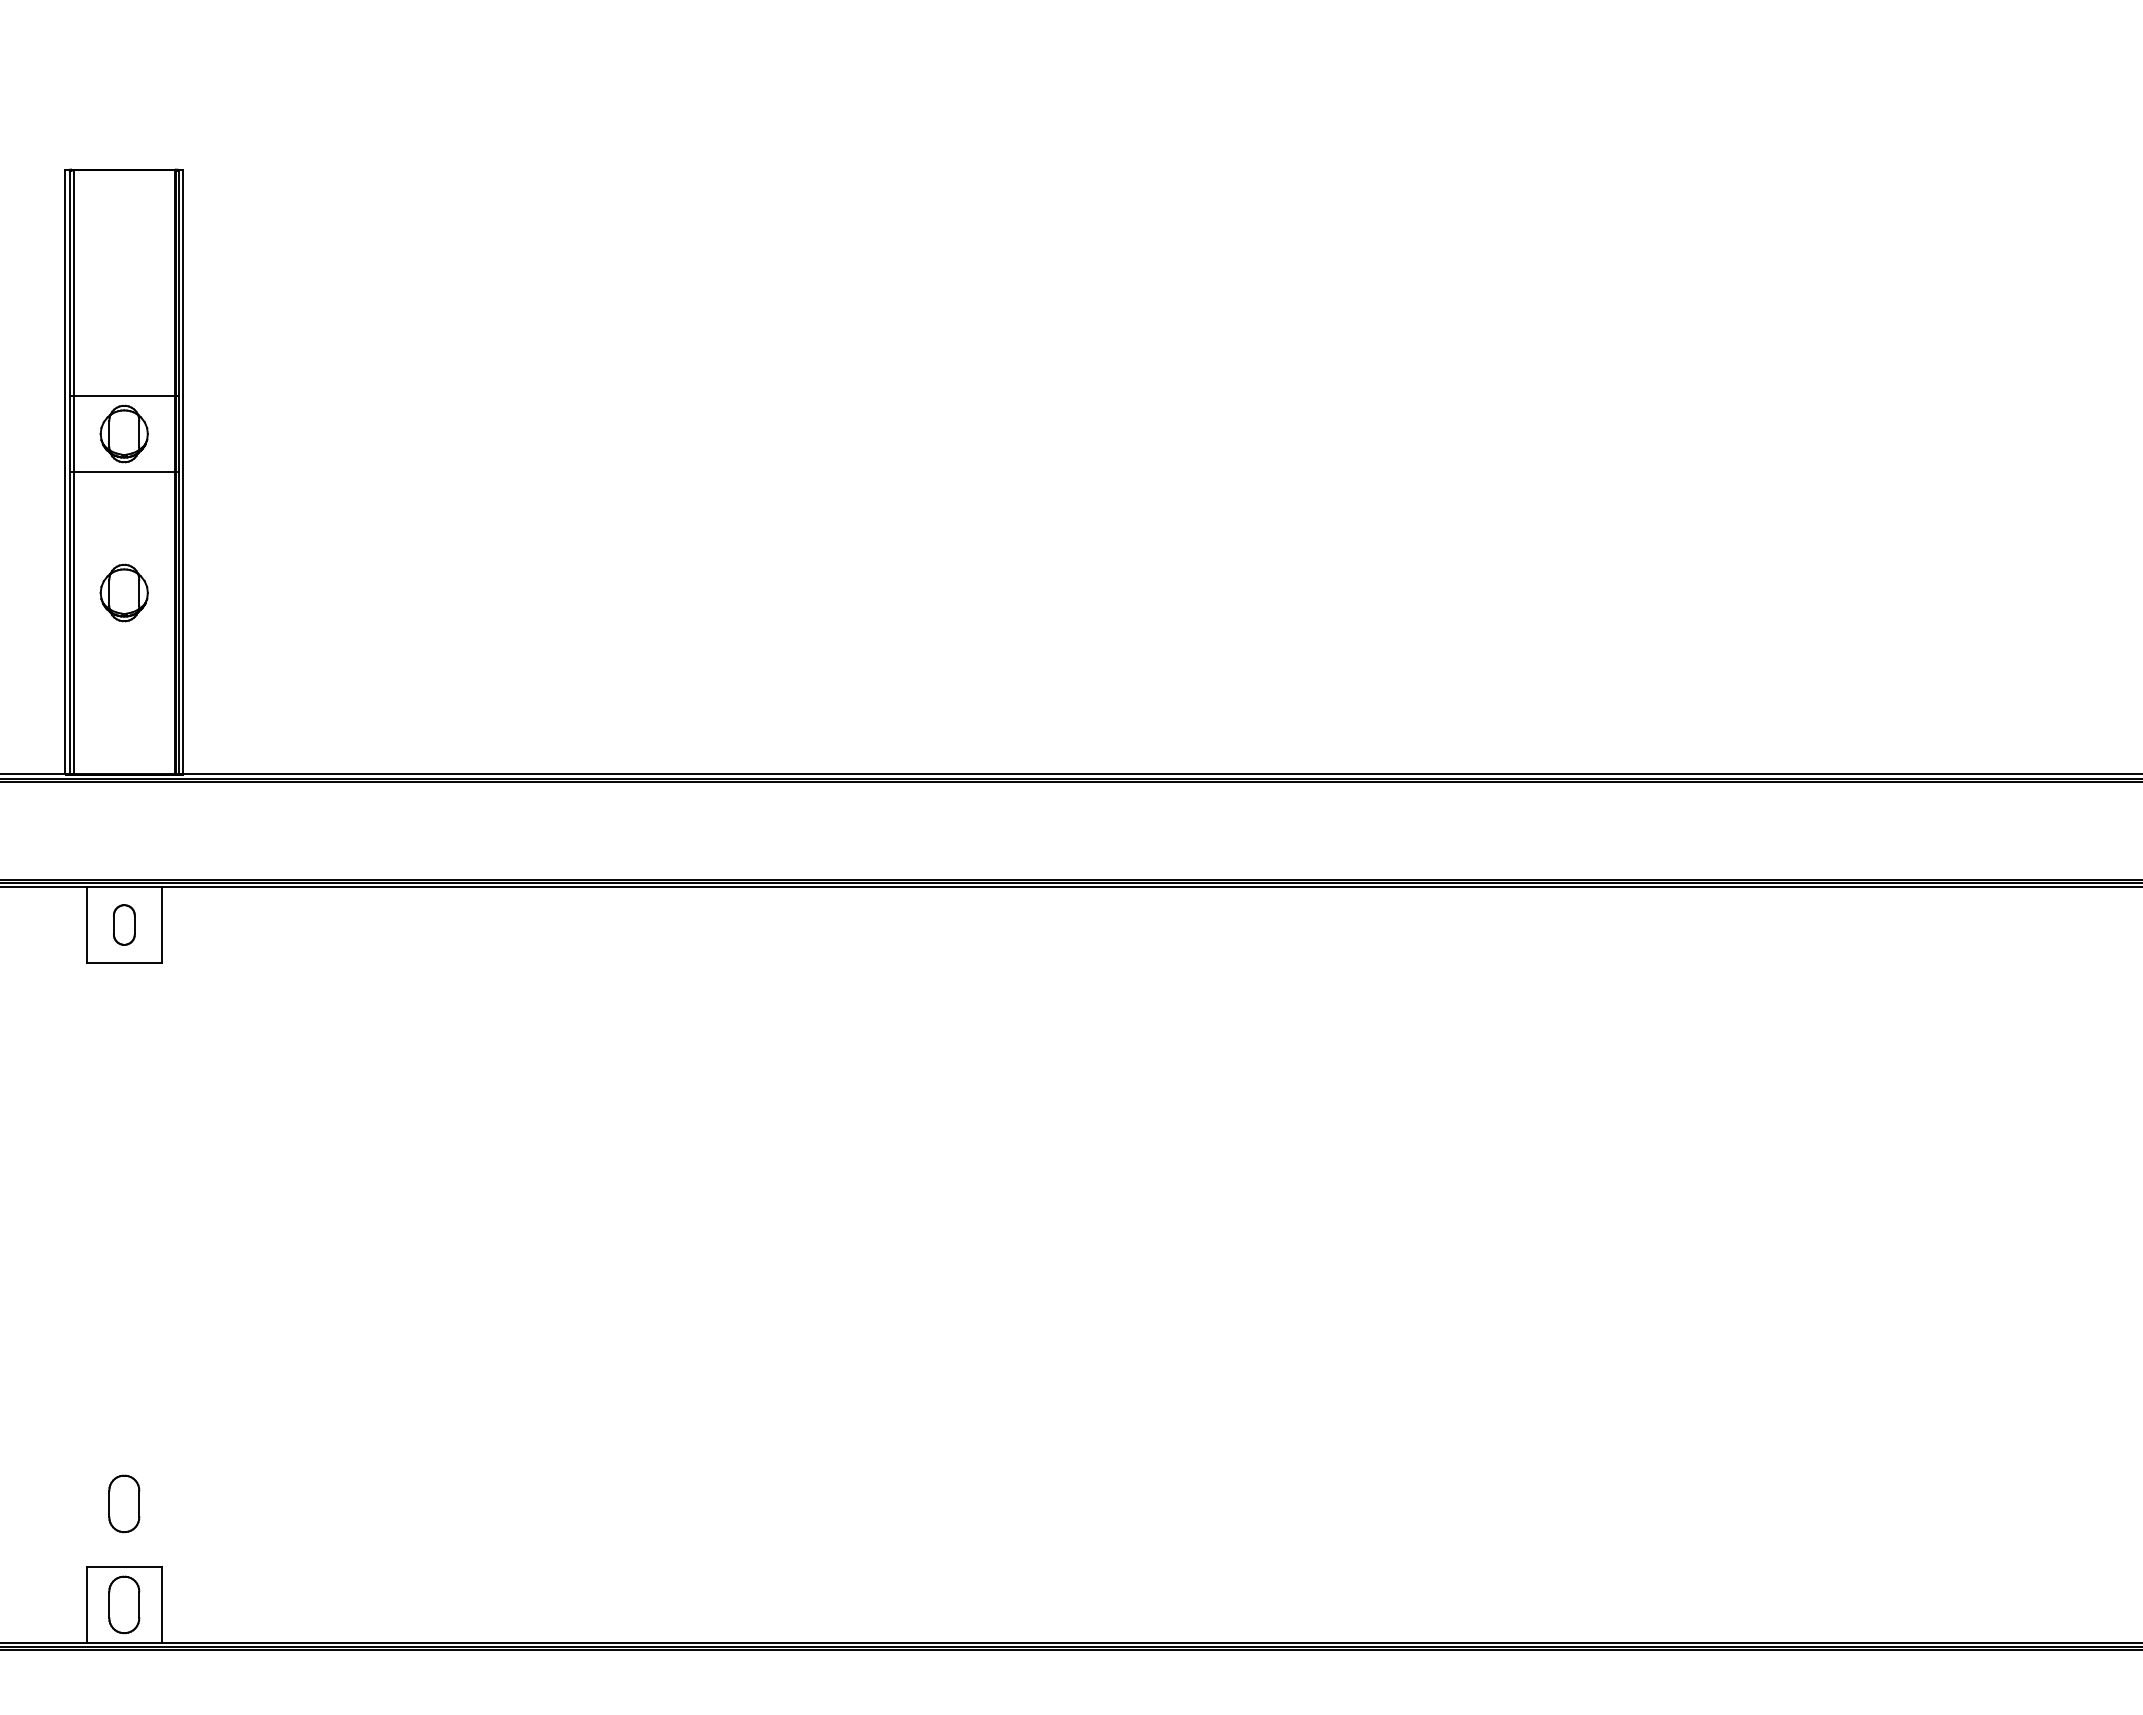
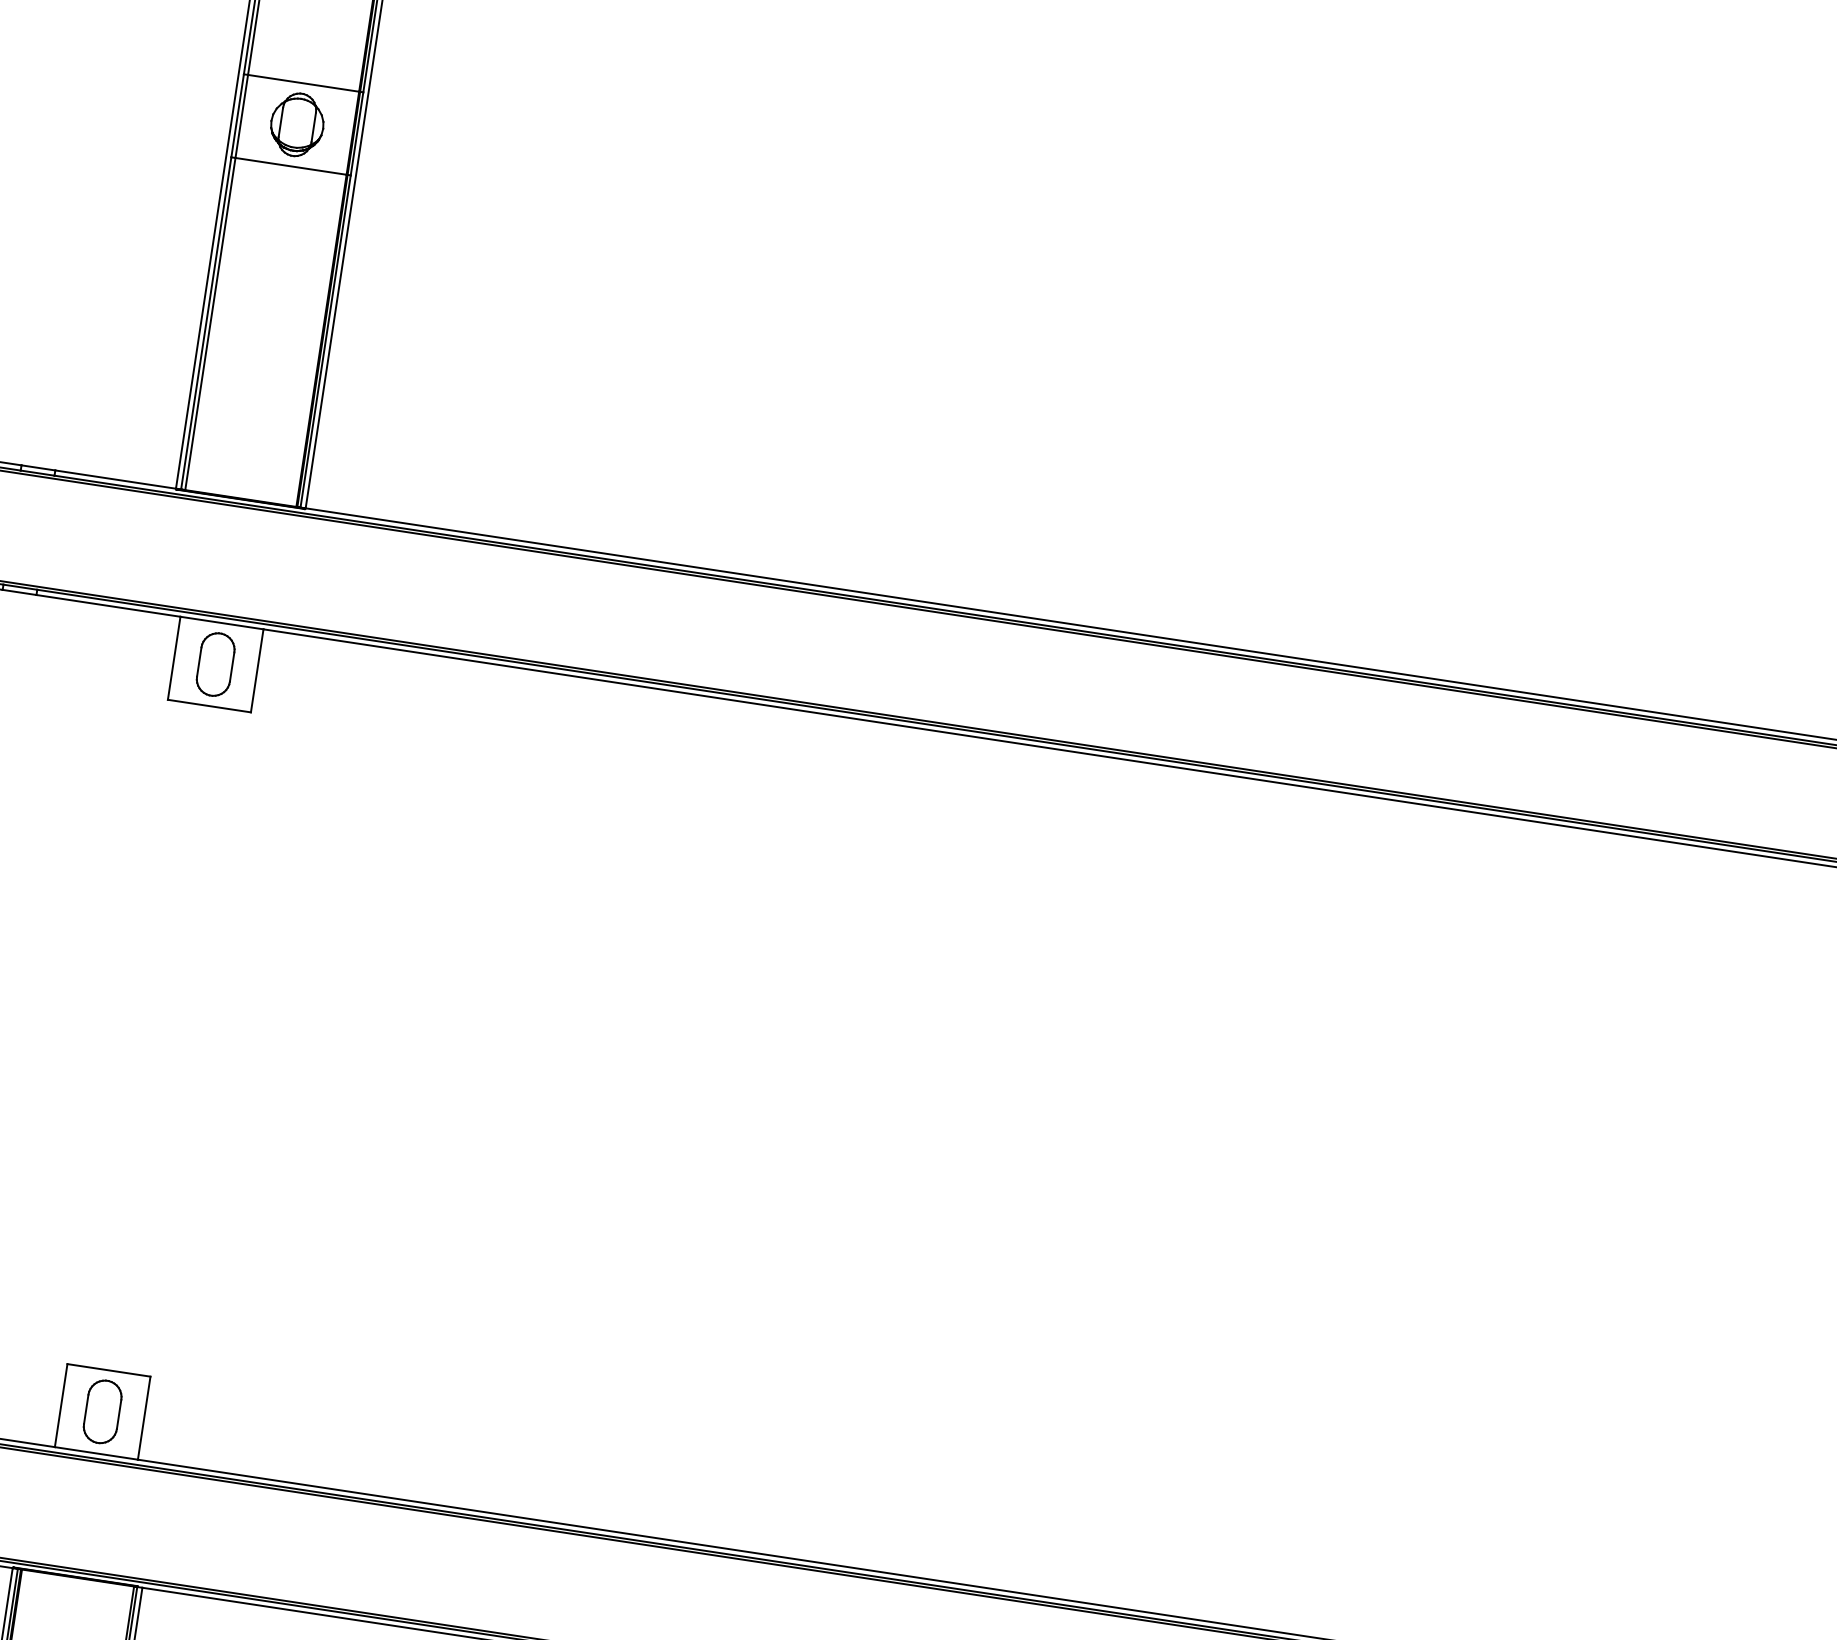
part: (123, 592) -> (270, 298), removed
part: (124, 924) -> (216, 663), size x1.43
part: (124, 1503) -> (119, 1300), removed

